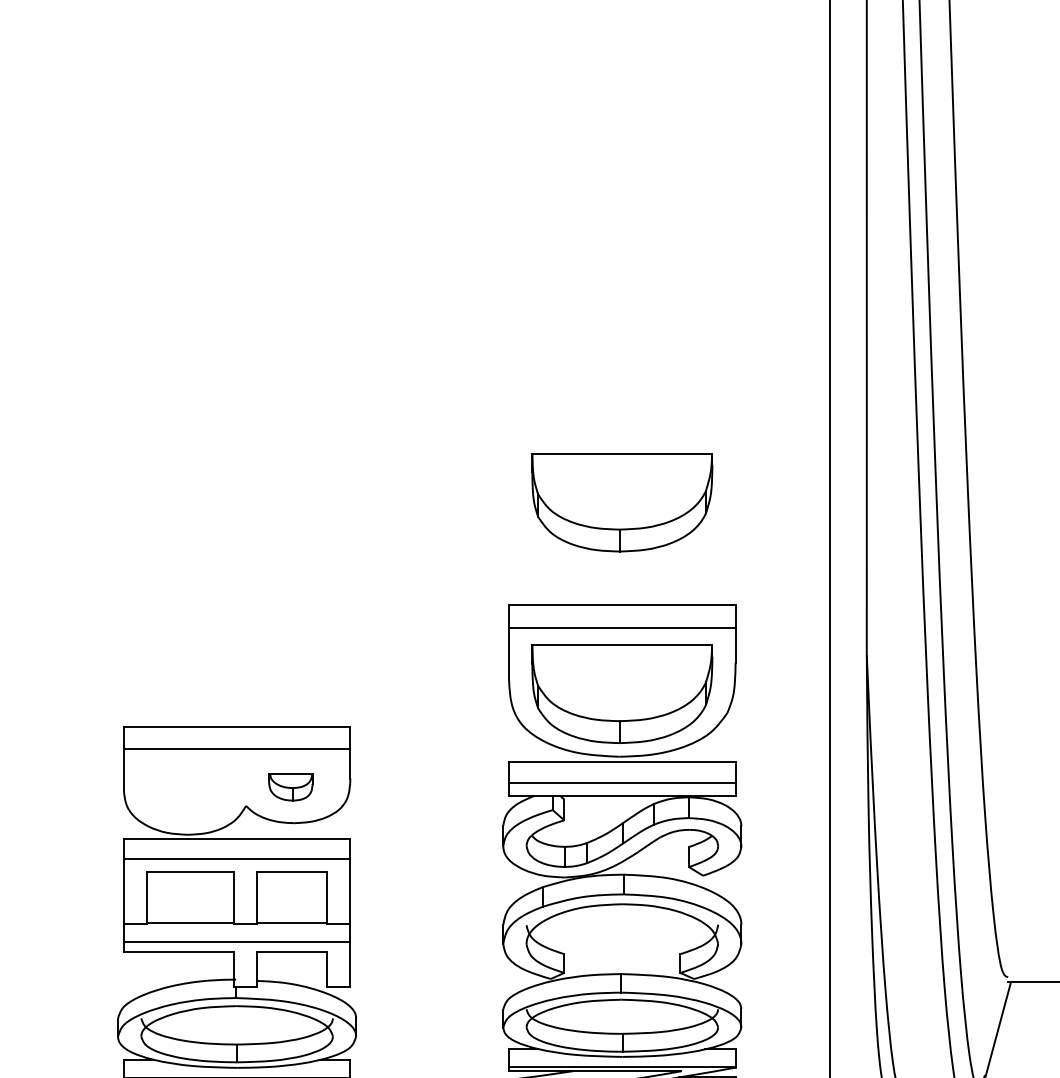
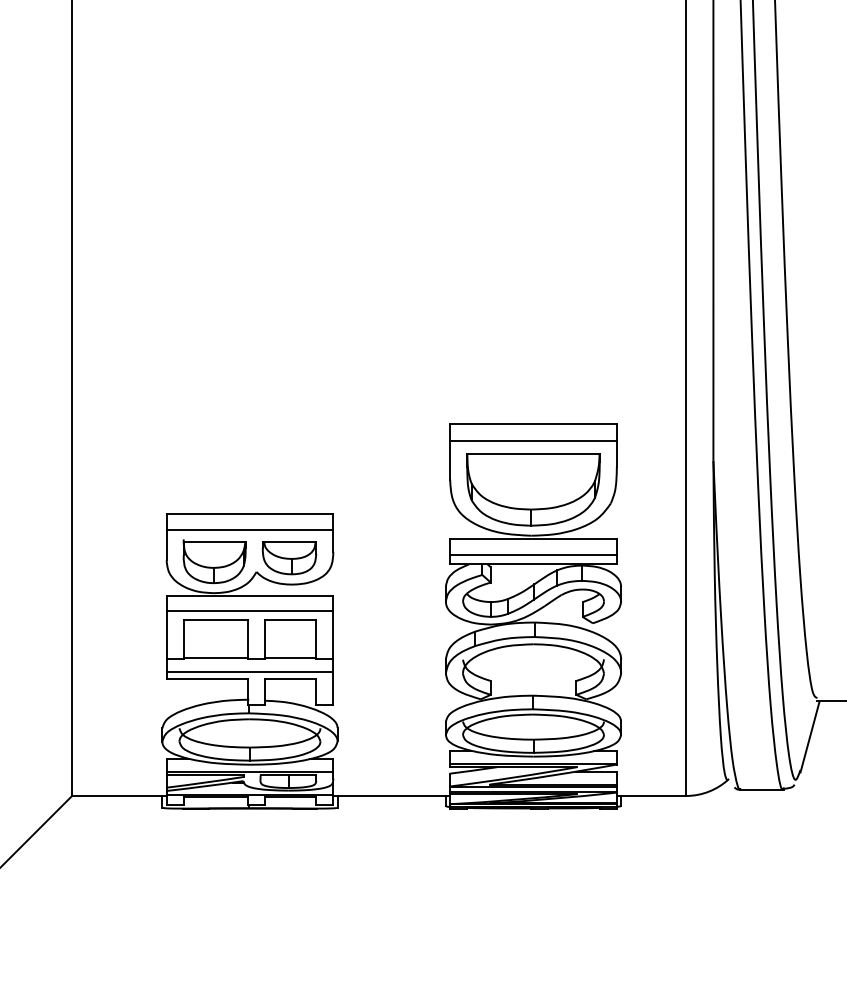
part: (622, 502) -> (533, 348), removed
part: (290, 787) -> (289, 558), size x1.67
part: (188, 791) -> (214, 561), added

